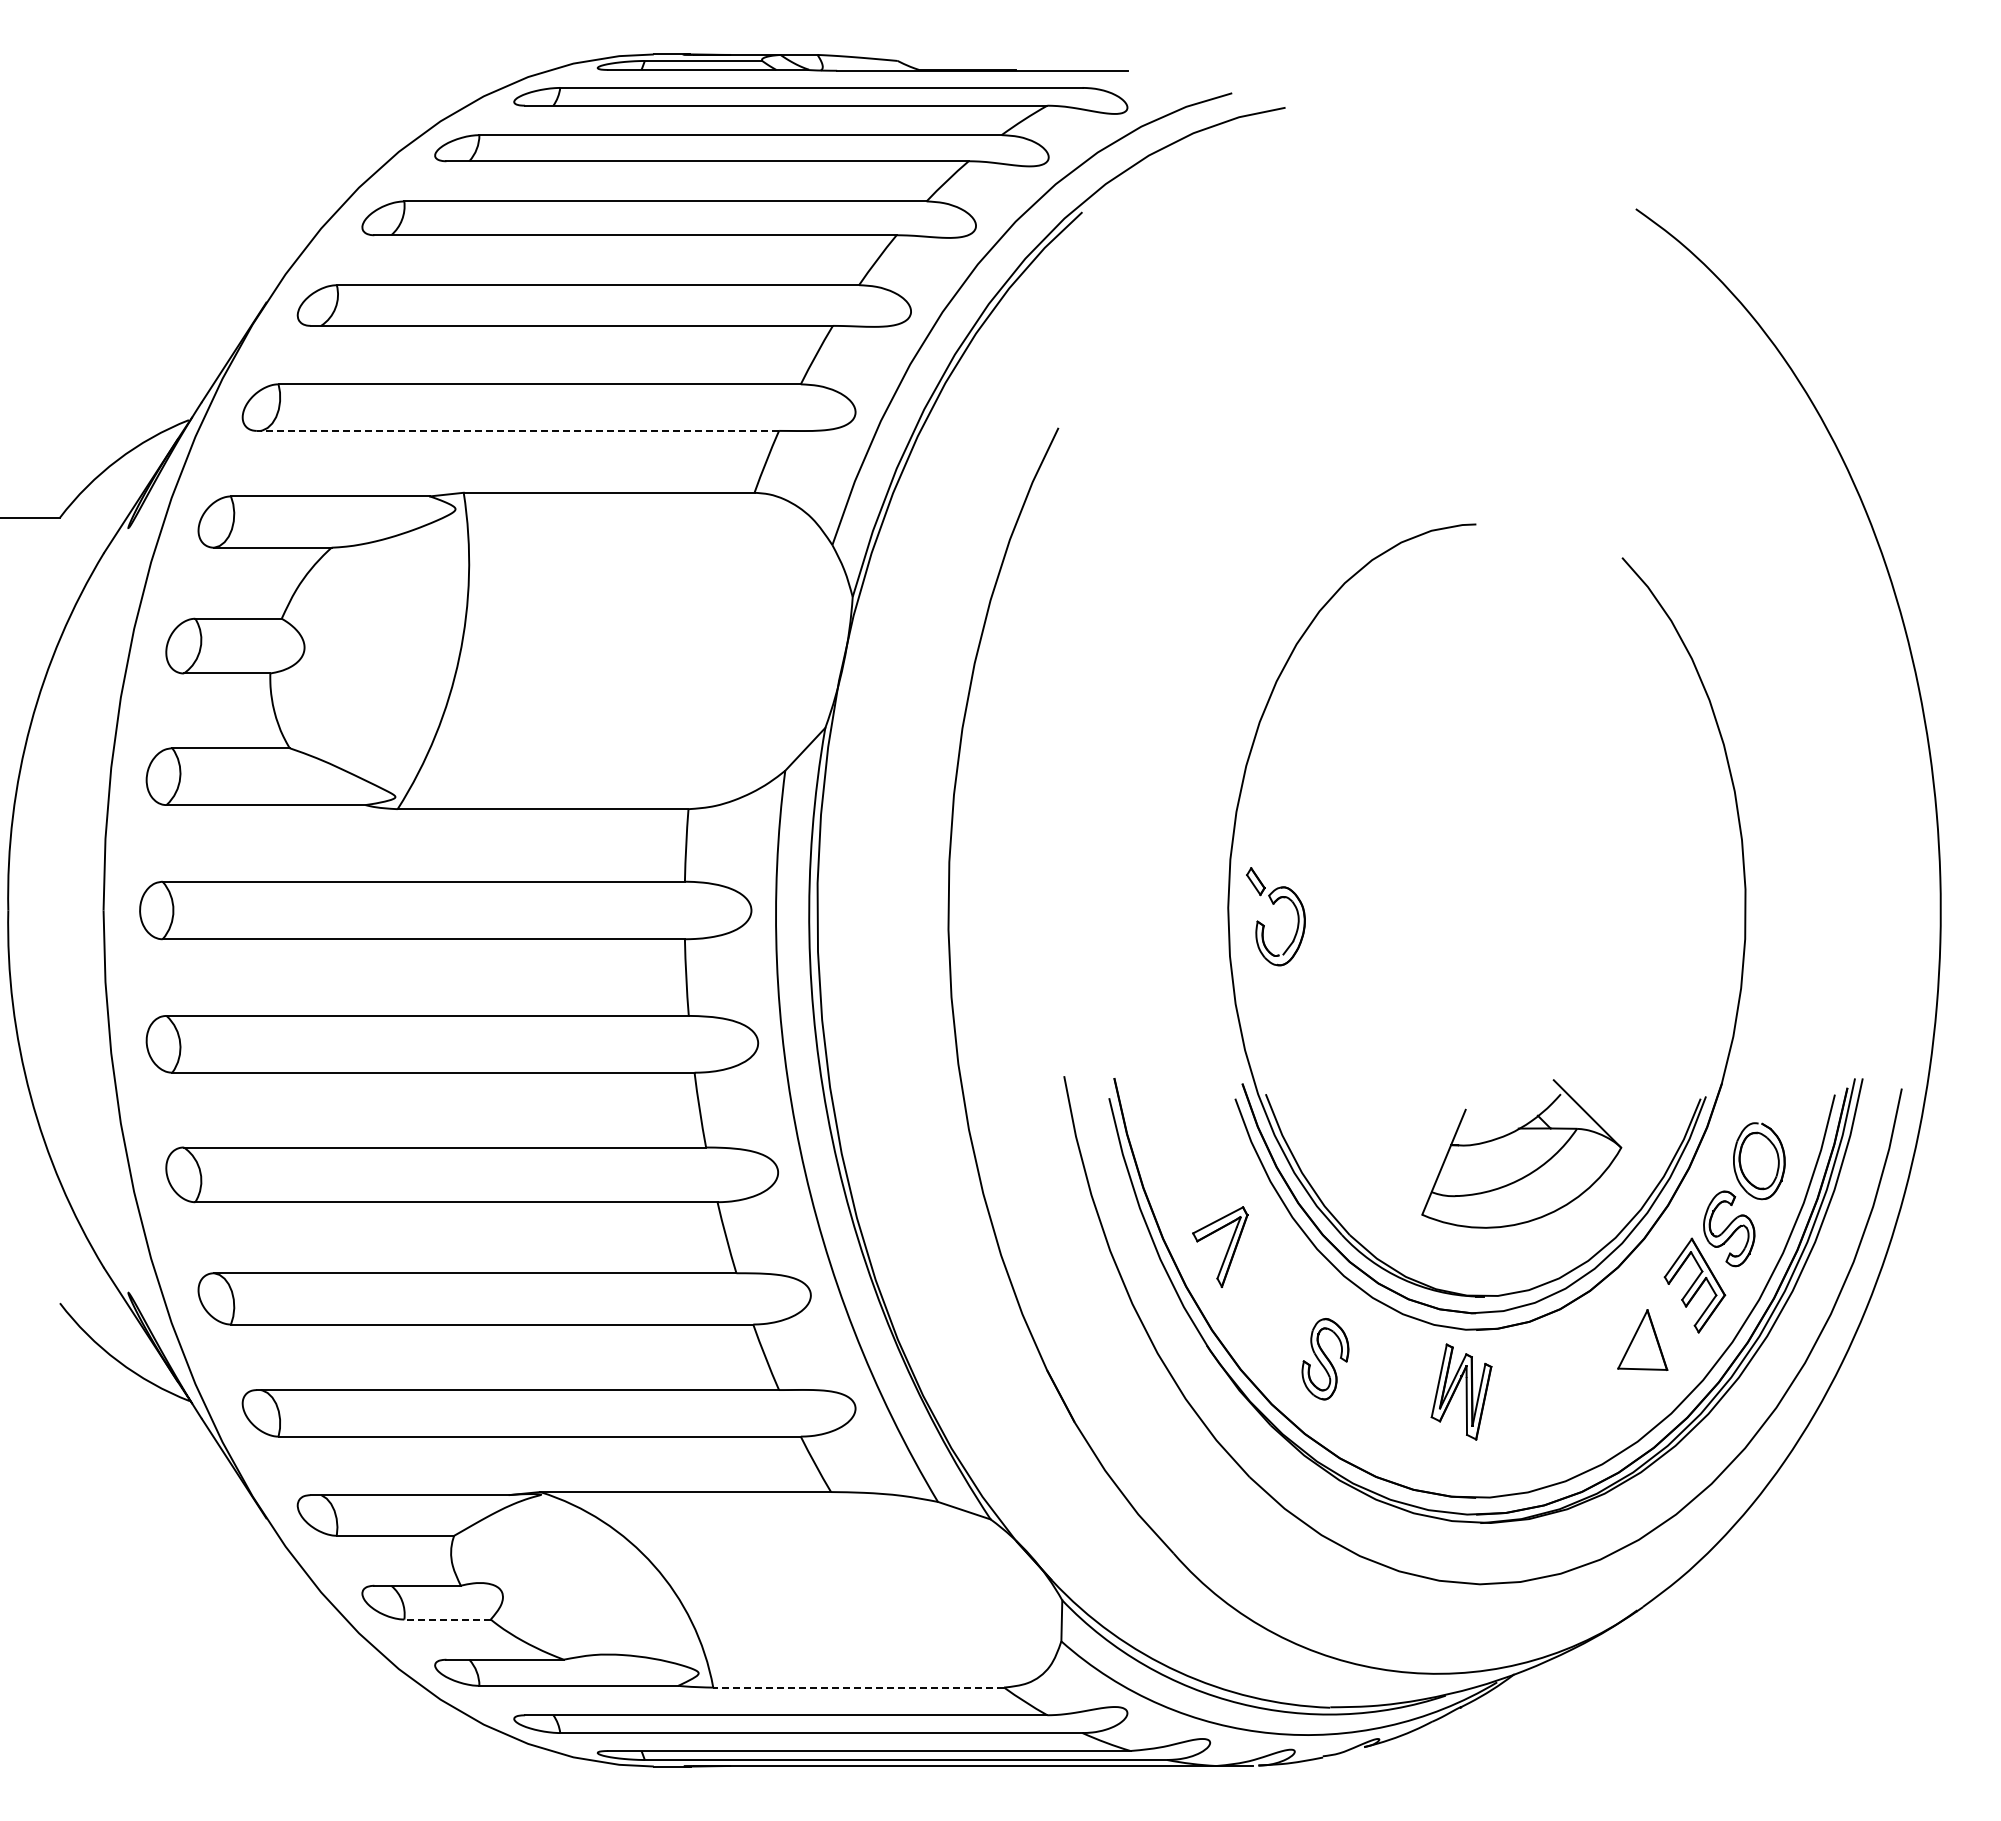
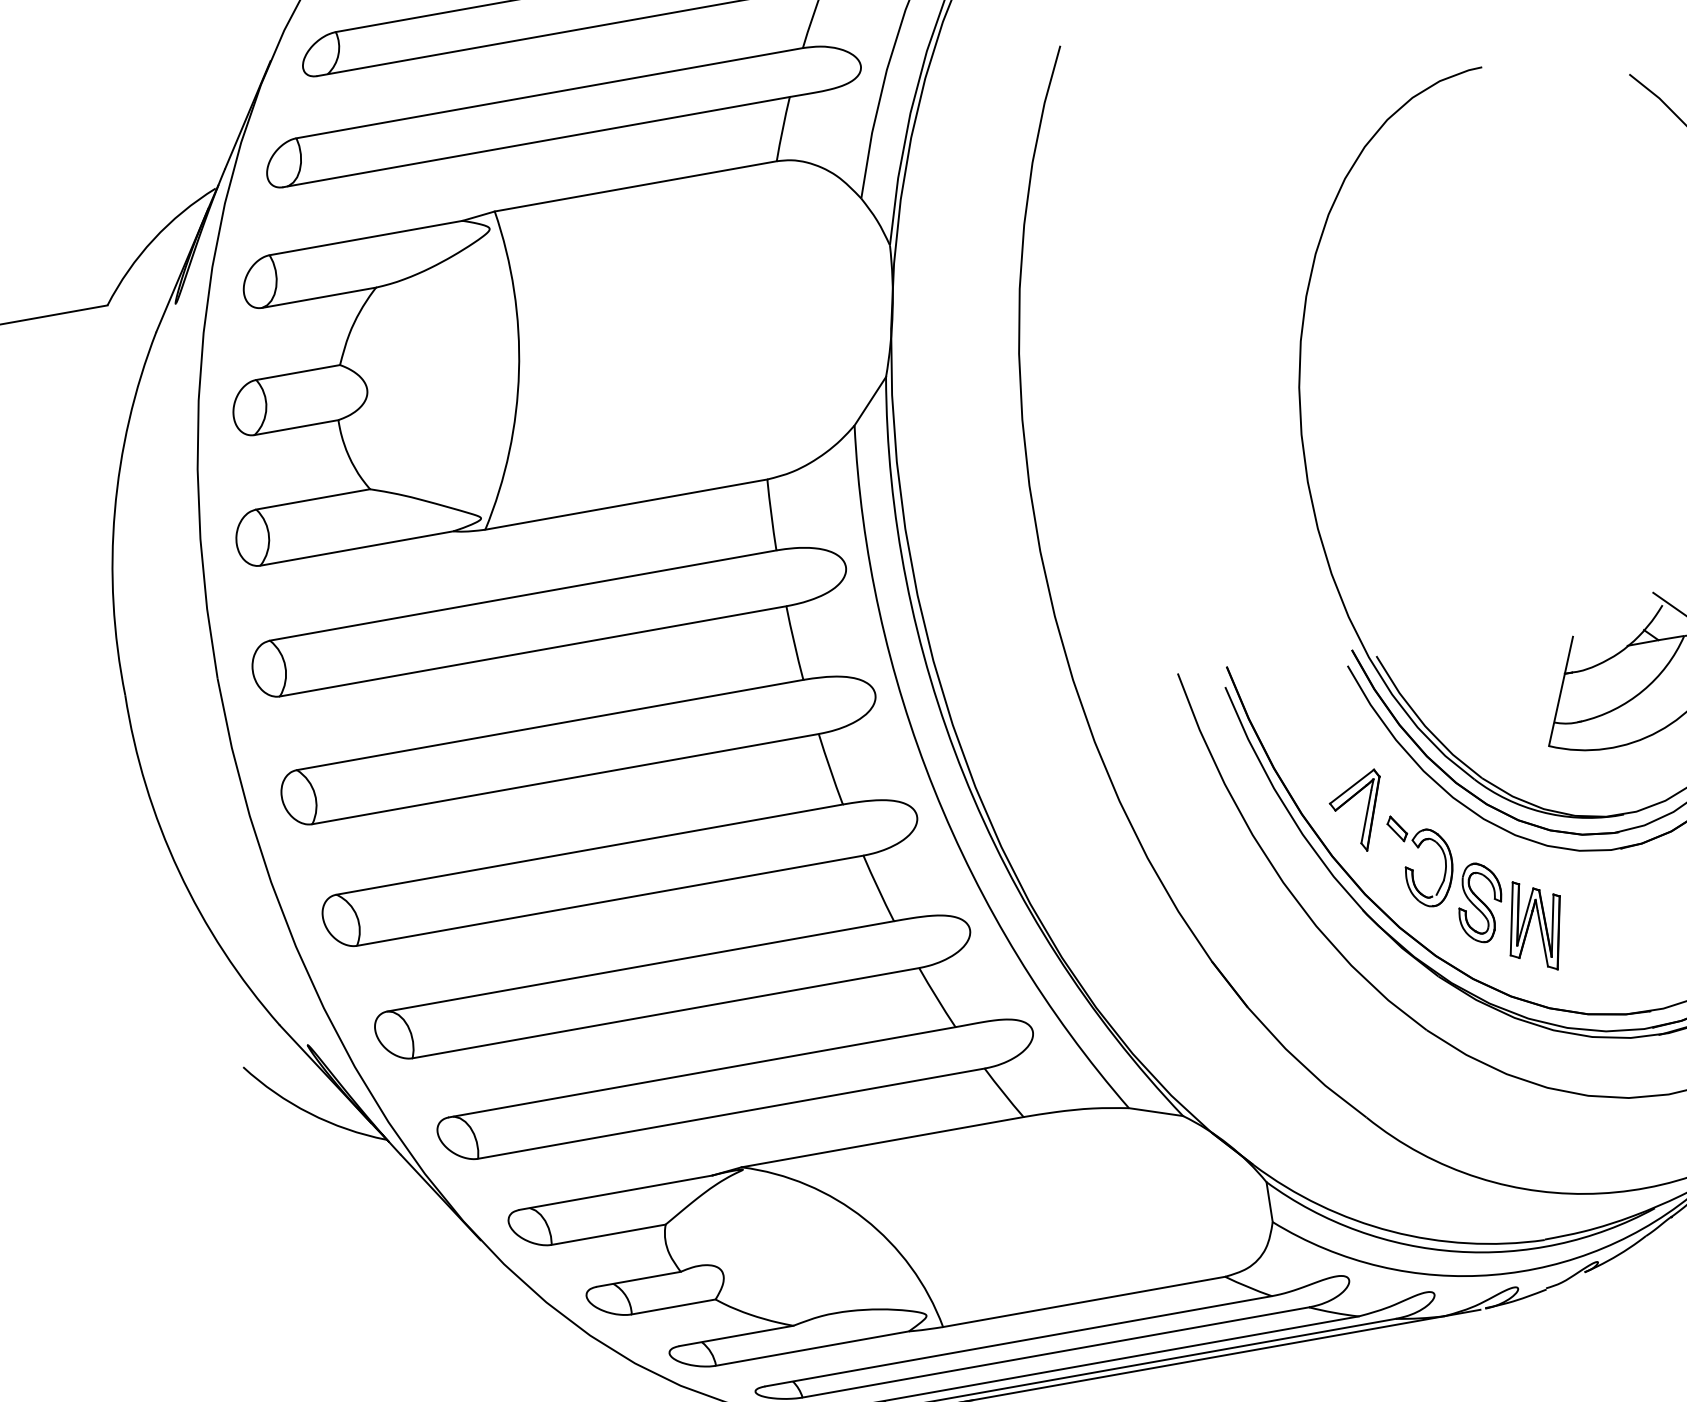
line: (517, 430) -> (536, 141), dashed -> solid
part: (1274, 904) -> (1419, 847), moved
part: (1461, 1391) -> (1535, 925), moved
line: (447, 1619) -> (673, 1306), dashed -> solid
line: (858, 1687) -> (1083, 1301), dashed -> solid

